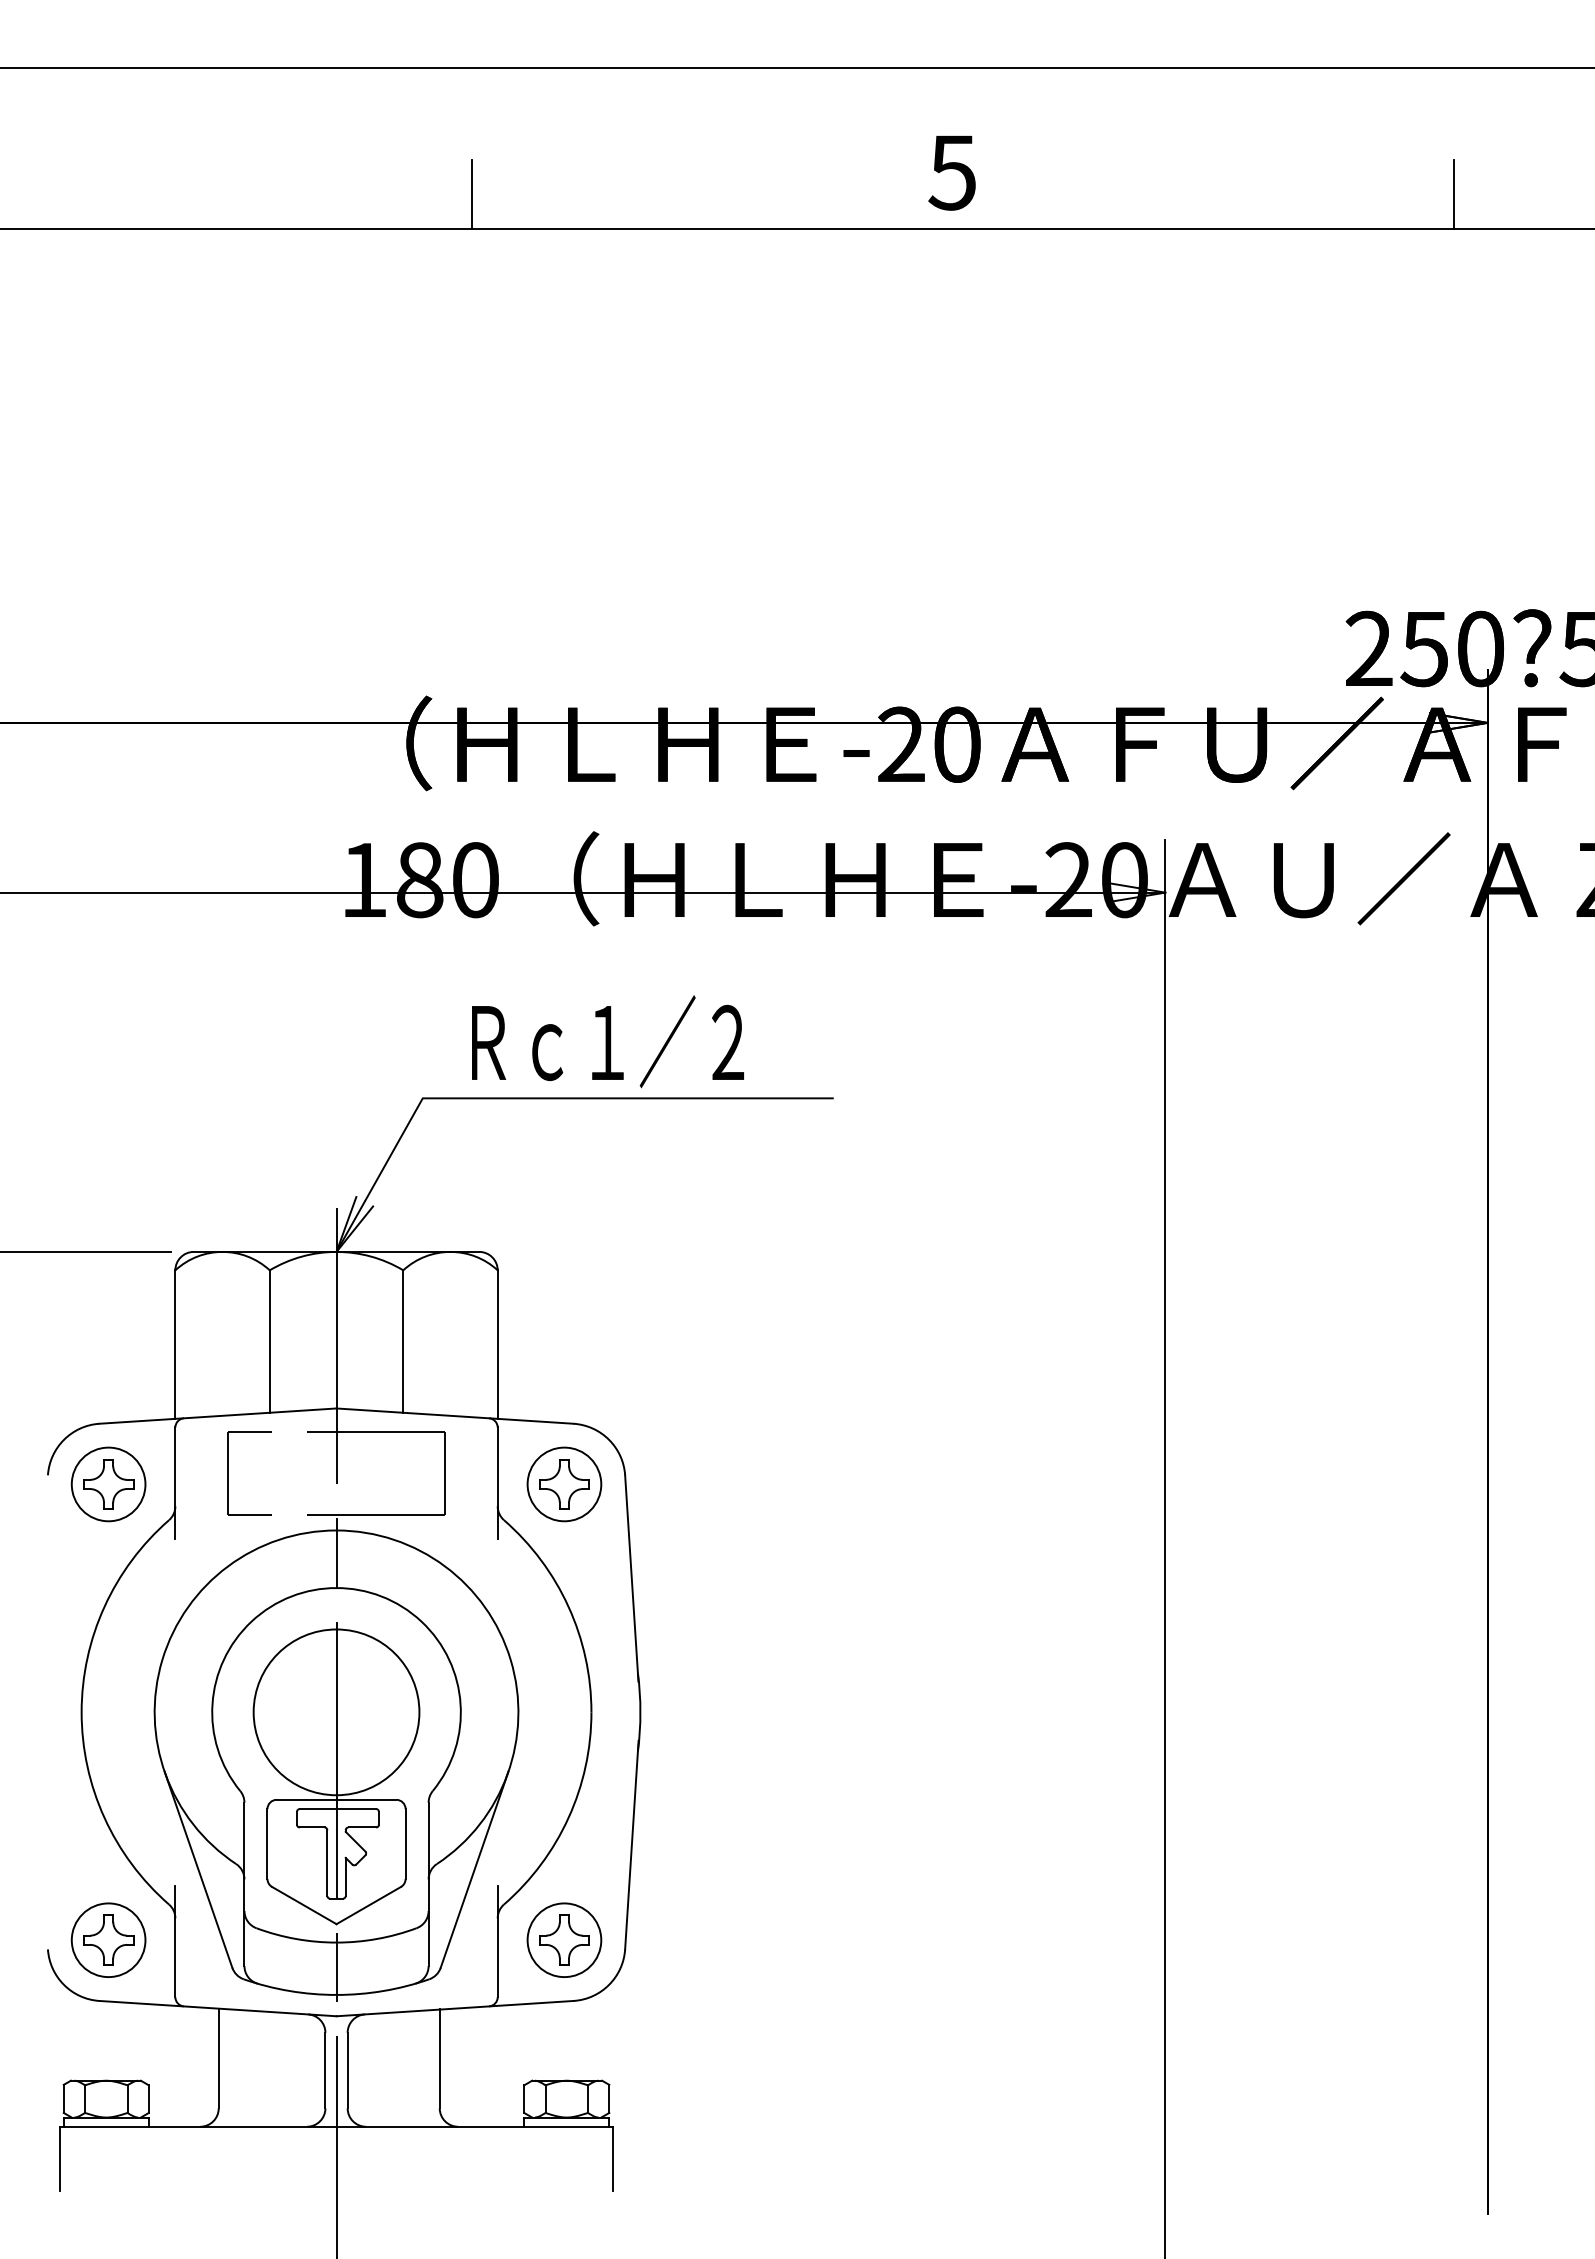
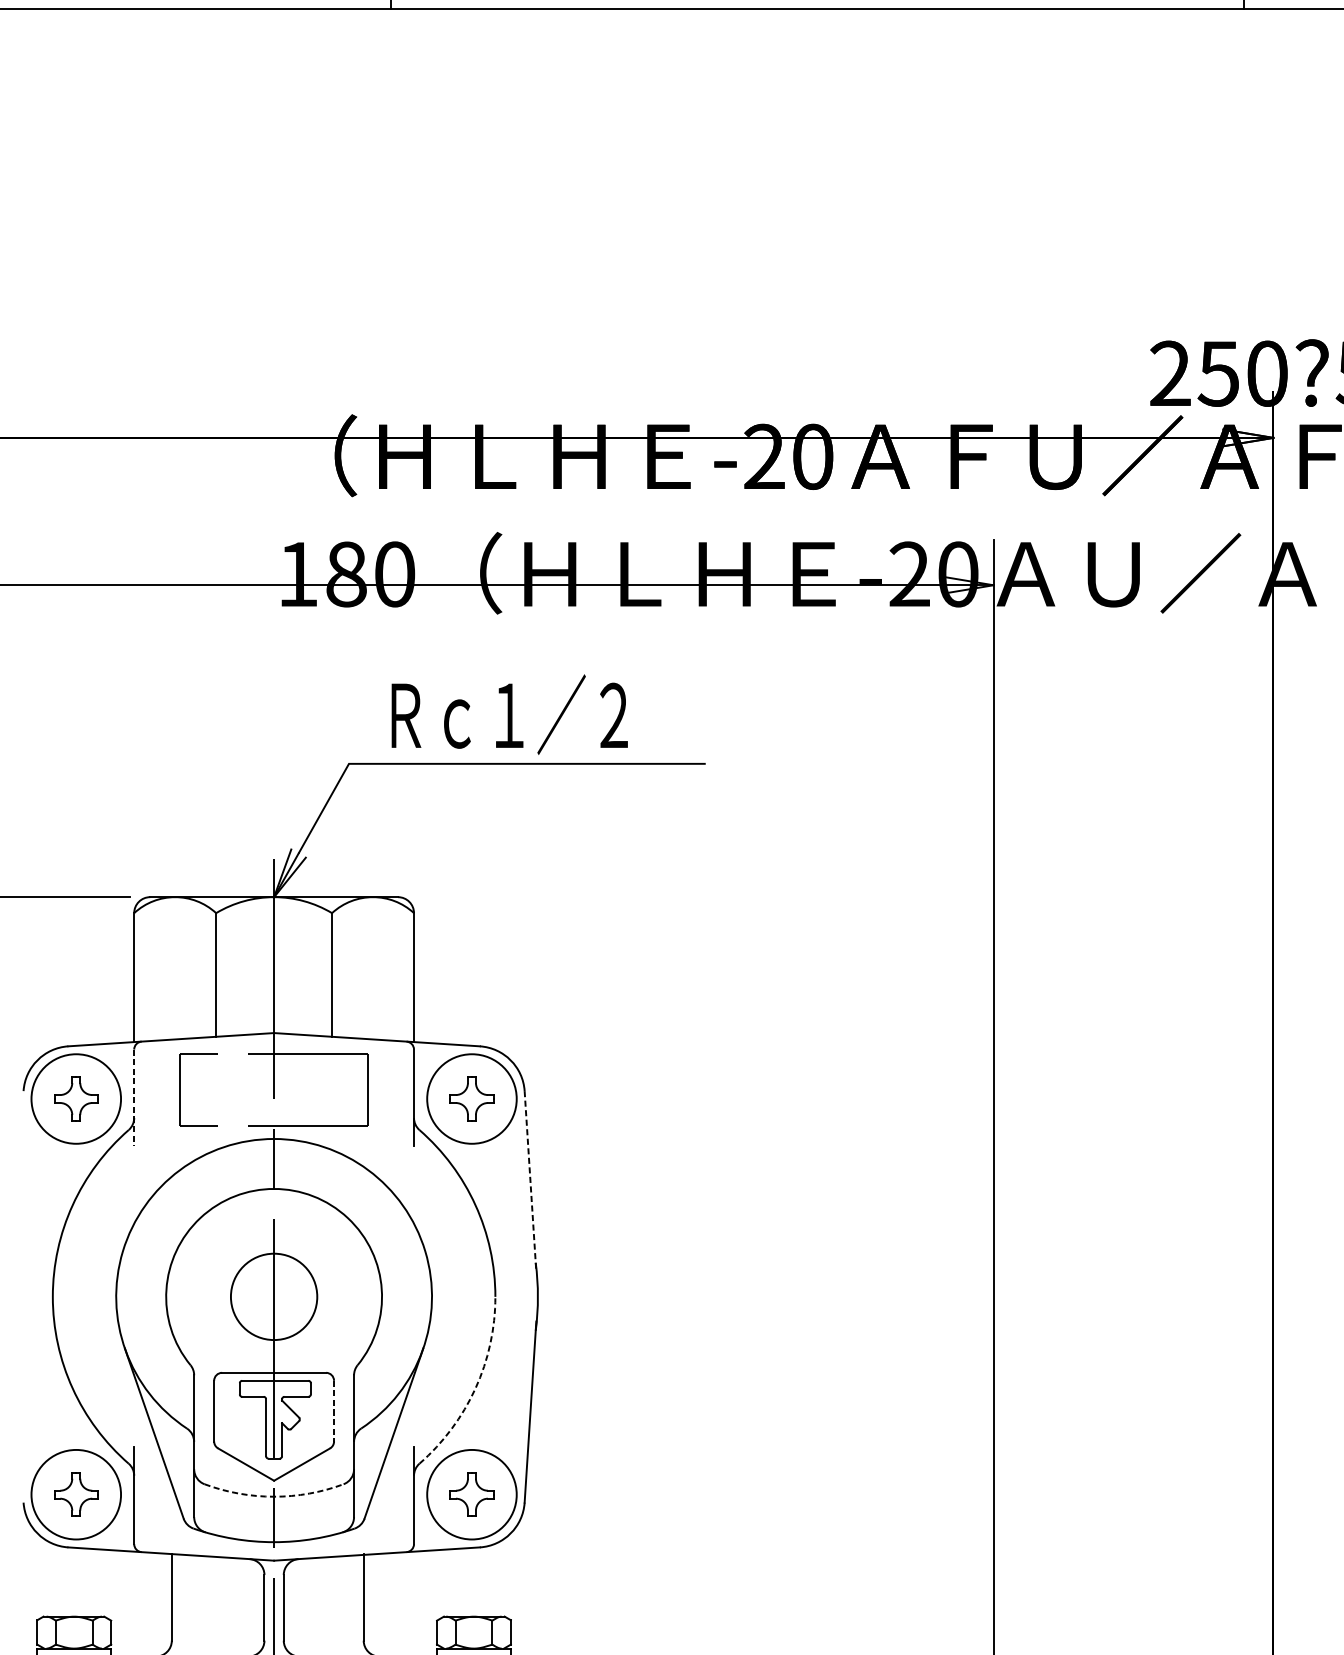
line: (175, 1483) -> (134, 1098), solid -> dashed
circle: (108, 1484) -> (76, 1099), size x1.4
circle: (564, 1484) -> (472, 1099), size x1.4
line: (631, 1579) -> (530, 1181), solid -> dashed
circle: (336, 1712) -> (274, 1296), size x0.6
arc: (568, 1817) -> (475, 1388), solid -> dashed
line: (405, 1844) -> (333, 1411), solid -> dashed
circle: (108, 1940) -> (76, 1494), size x1.4
circle: (564, 1940) -> (472, 1494), size x1.4
arc: (336, 1942) -> (274, 1496), solid -> dashed

